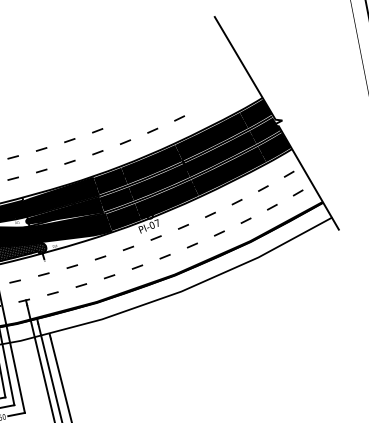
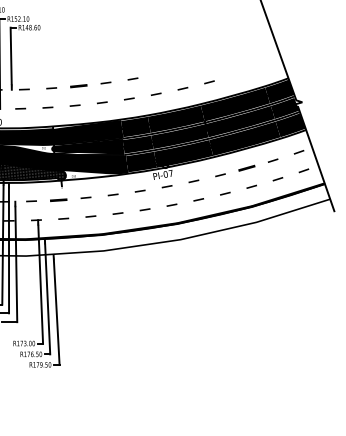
part: (41, 148) -> (78, 85), size x1.6
part: (236, 202) -> (246, 168), size x1.6
part: (43, 274) -> (58, 199), size x1.6

